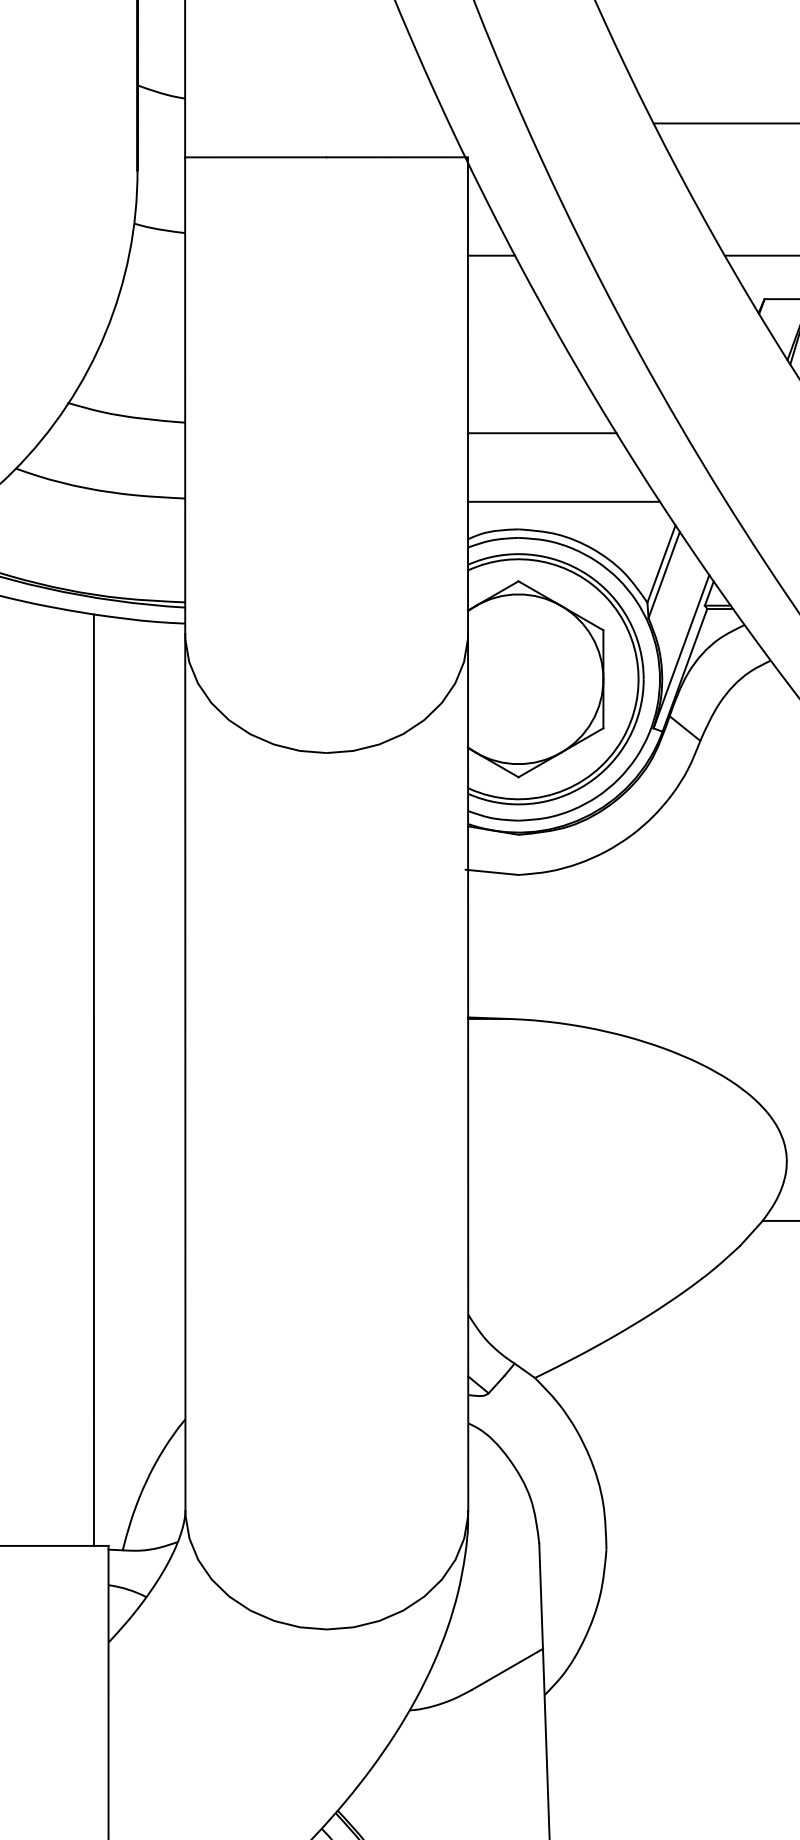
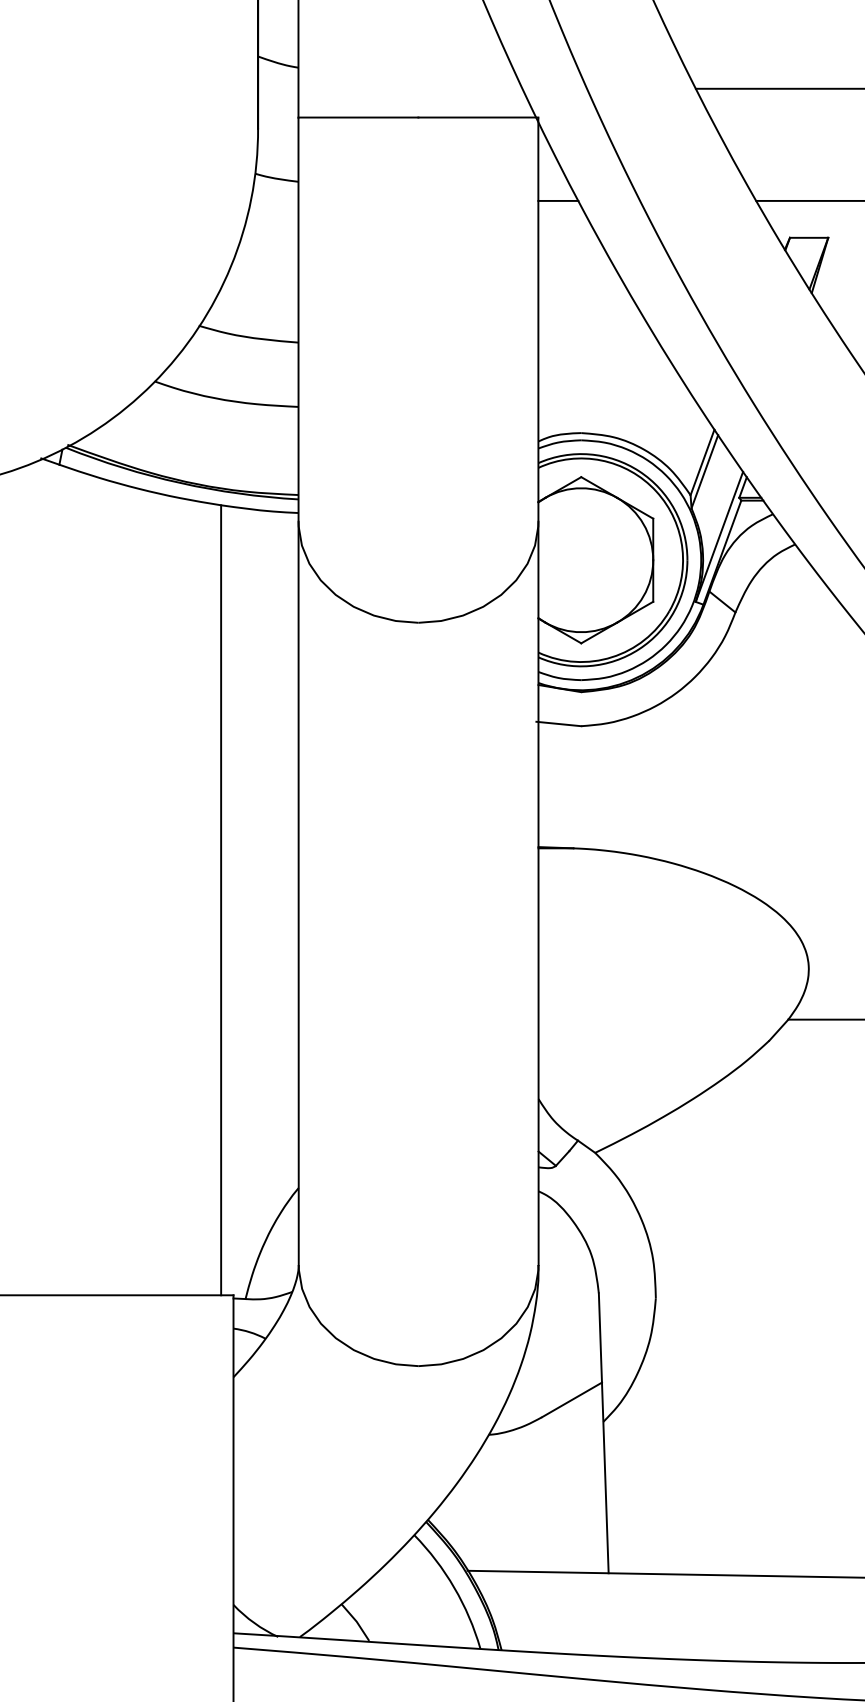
line: (542, 433) -> (601, 351), removed
line: (563, 501) -> (619, 409), removed

